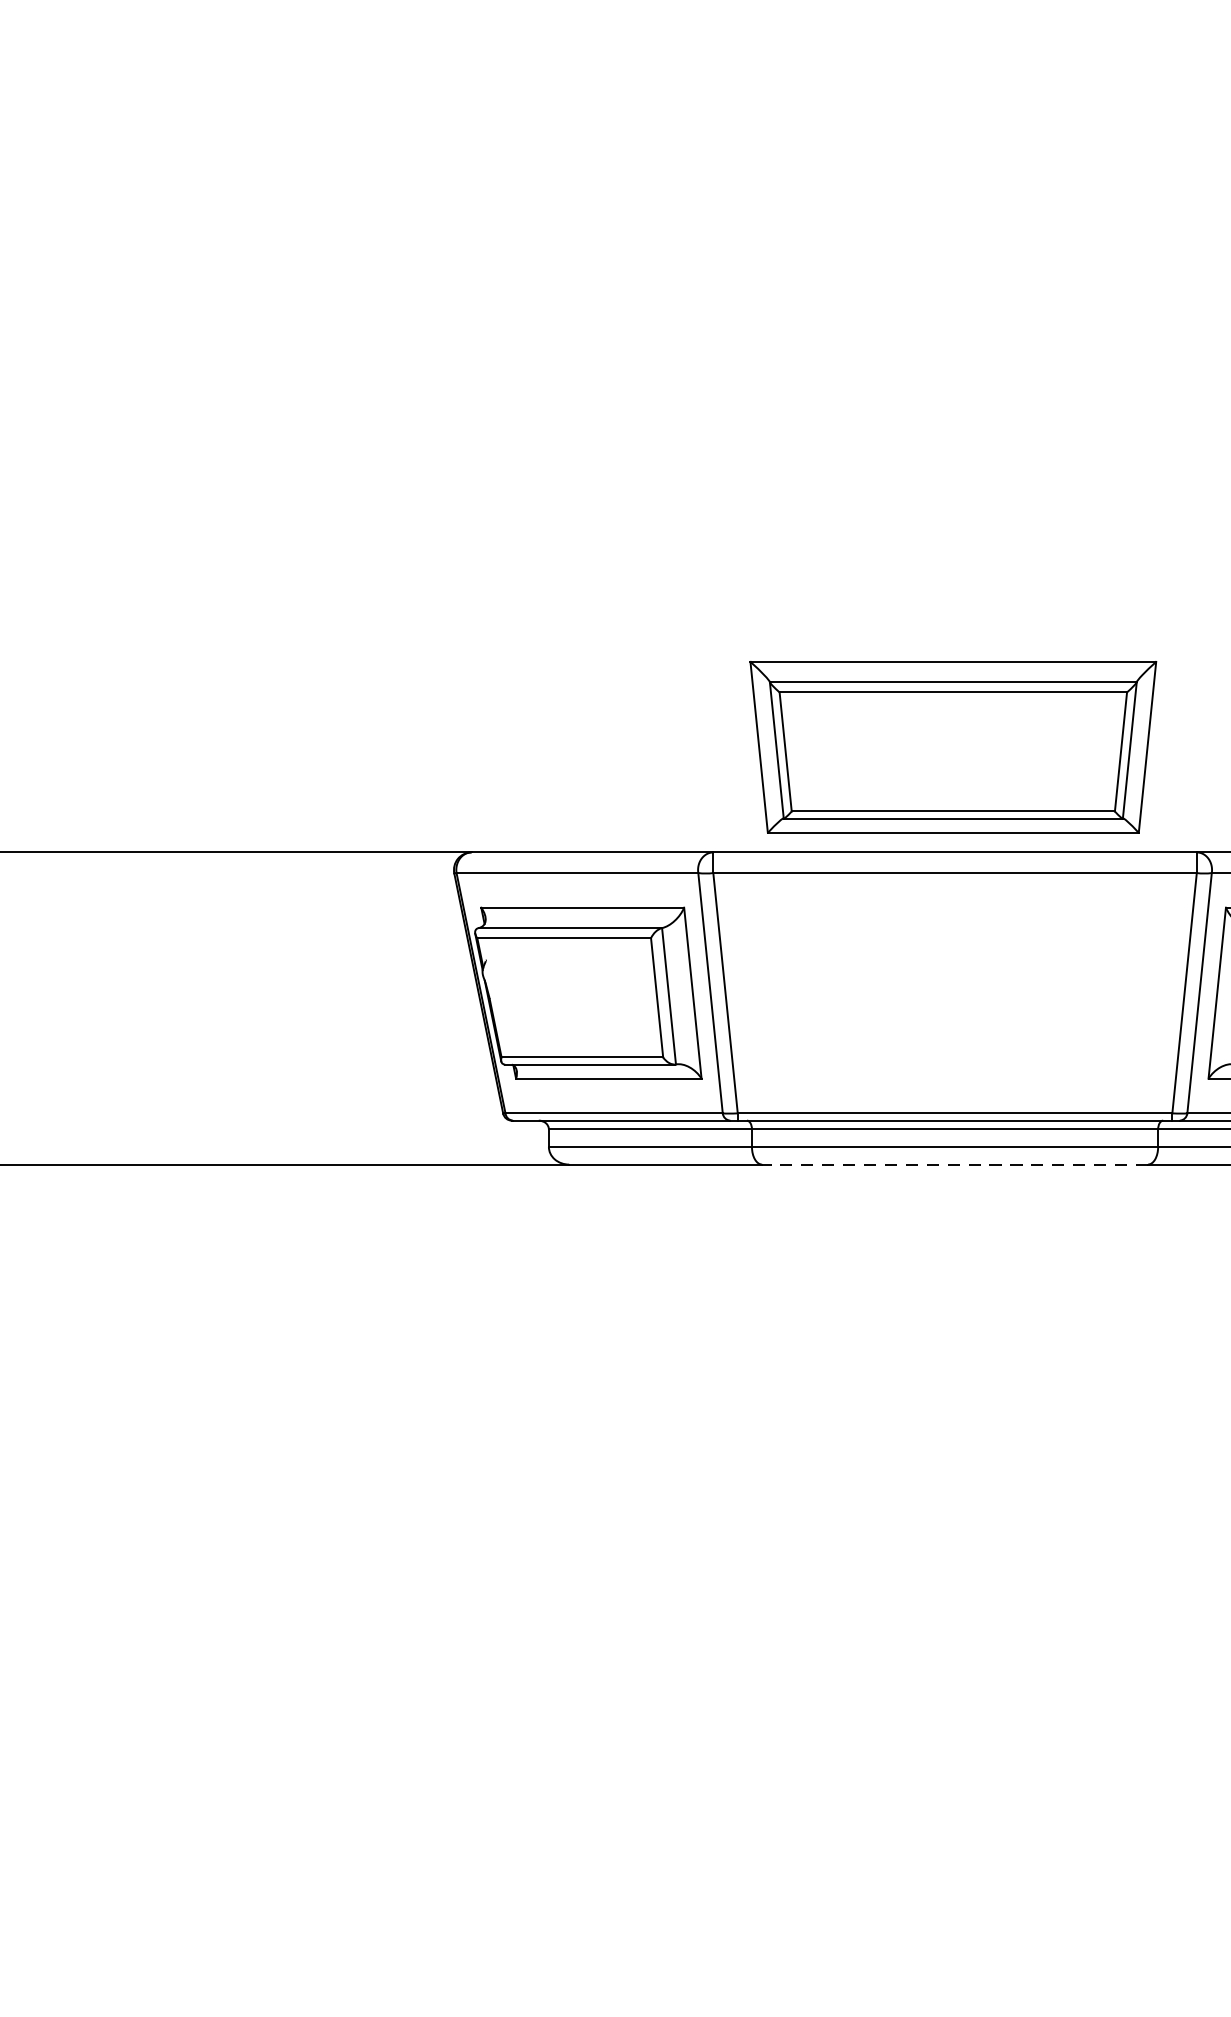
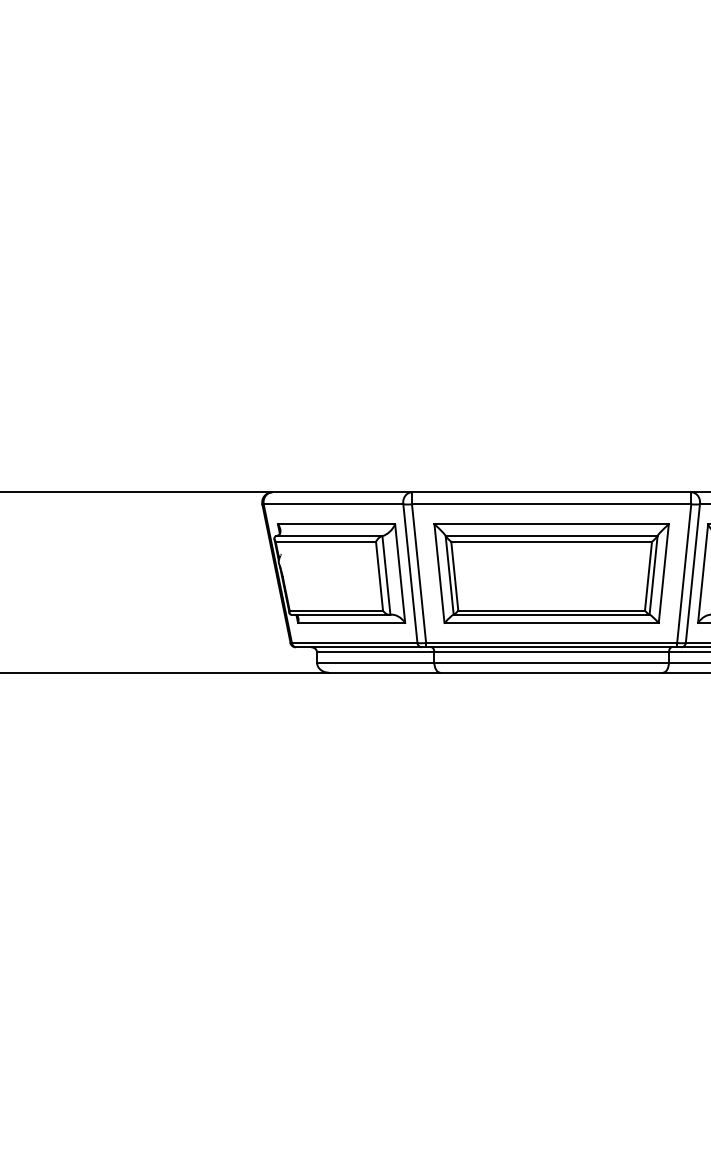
part: (953, 747) -> (551, 573), moved
line: (954, 1164) -> (551, 672), dashed -> solid

